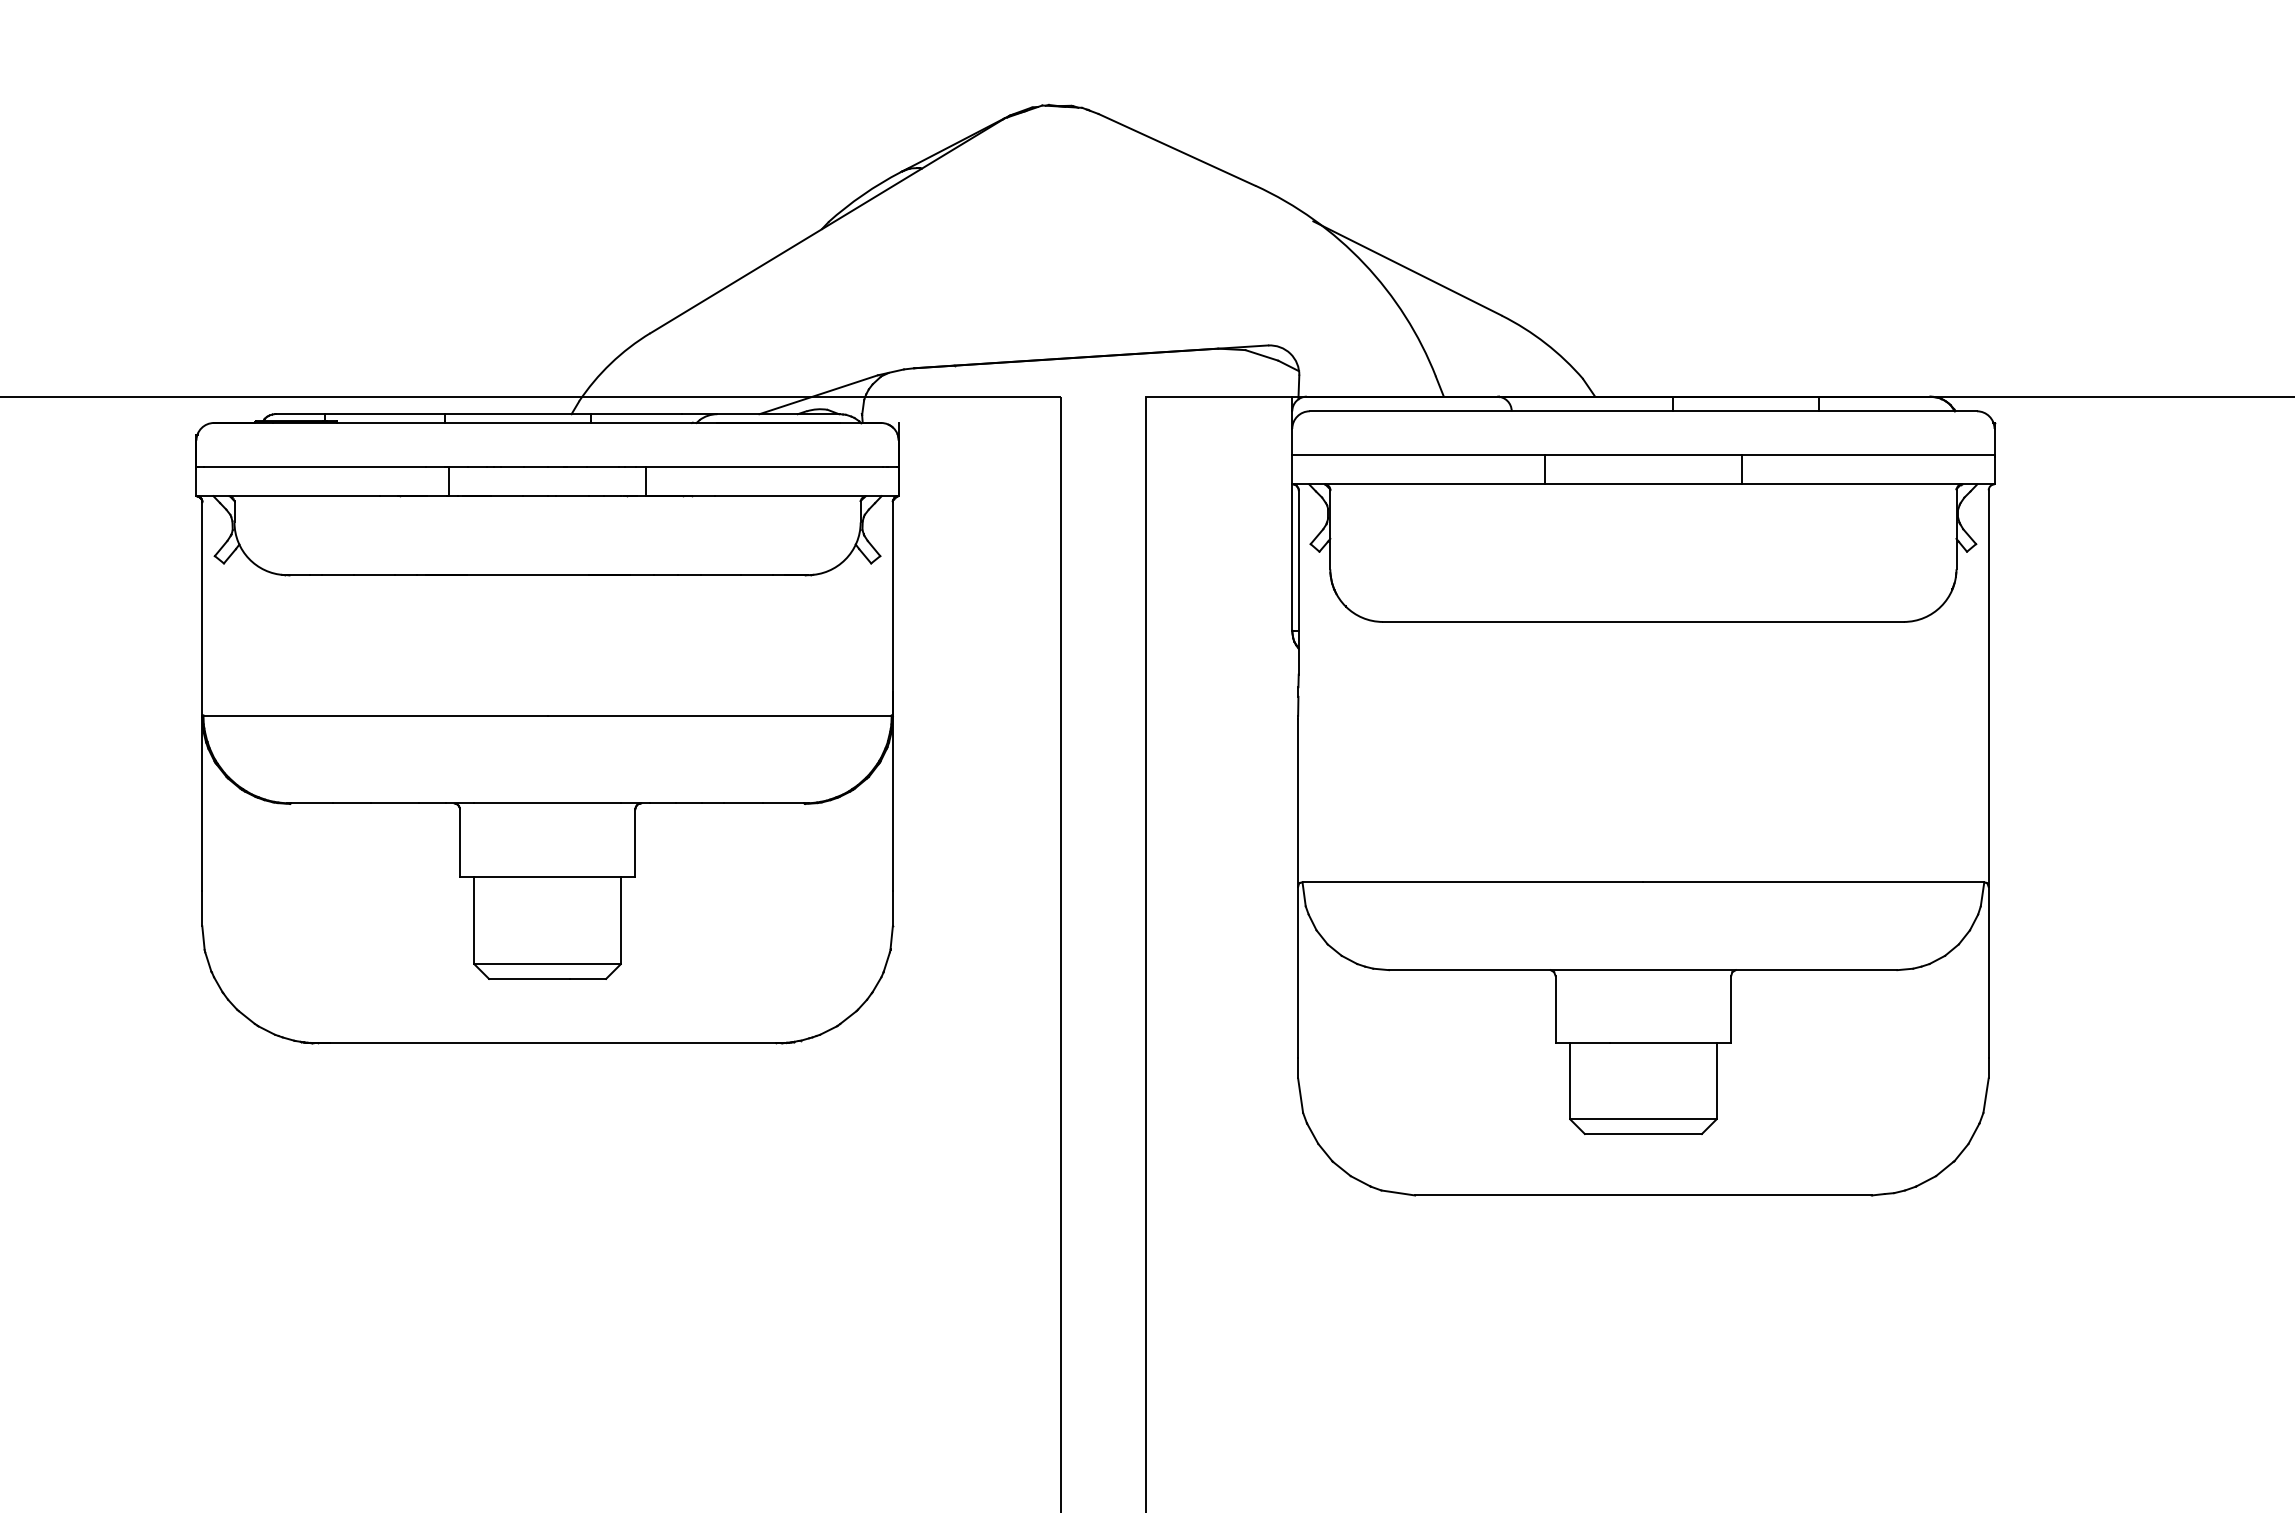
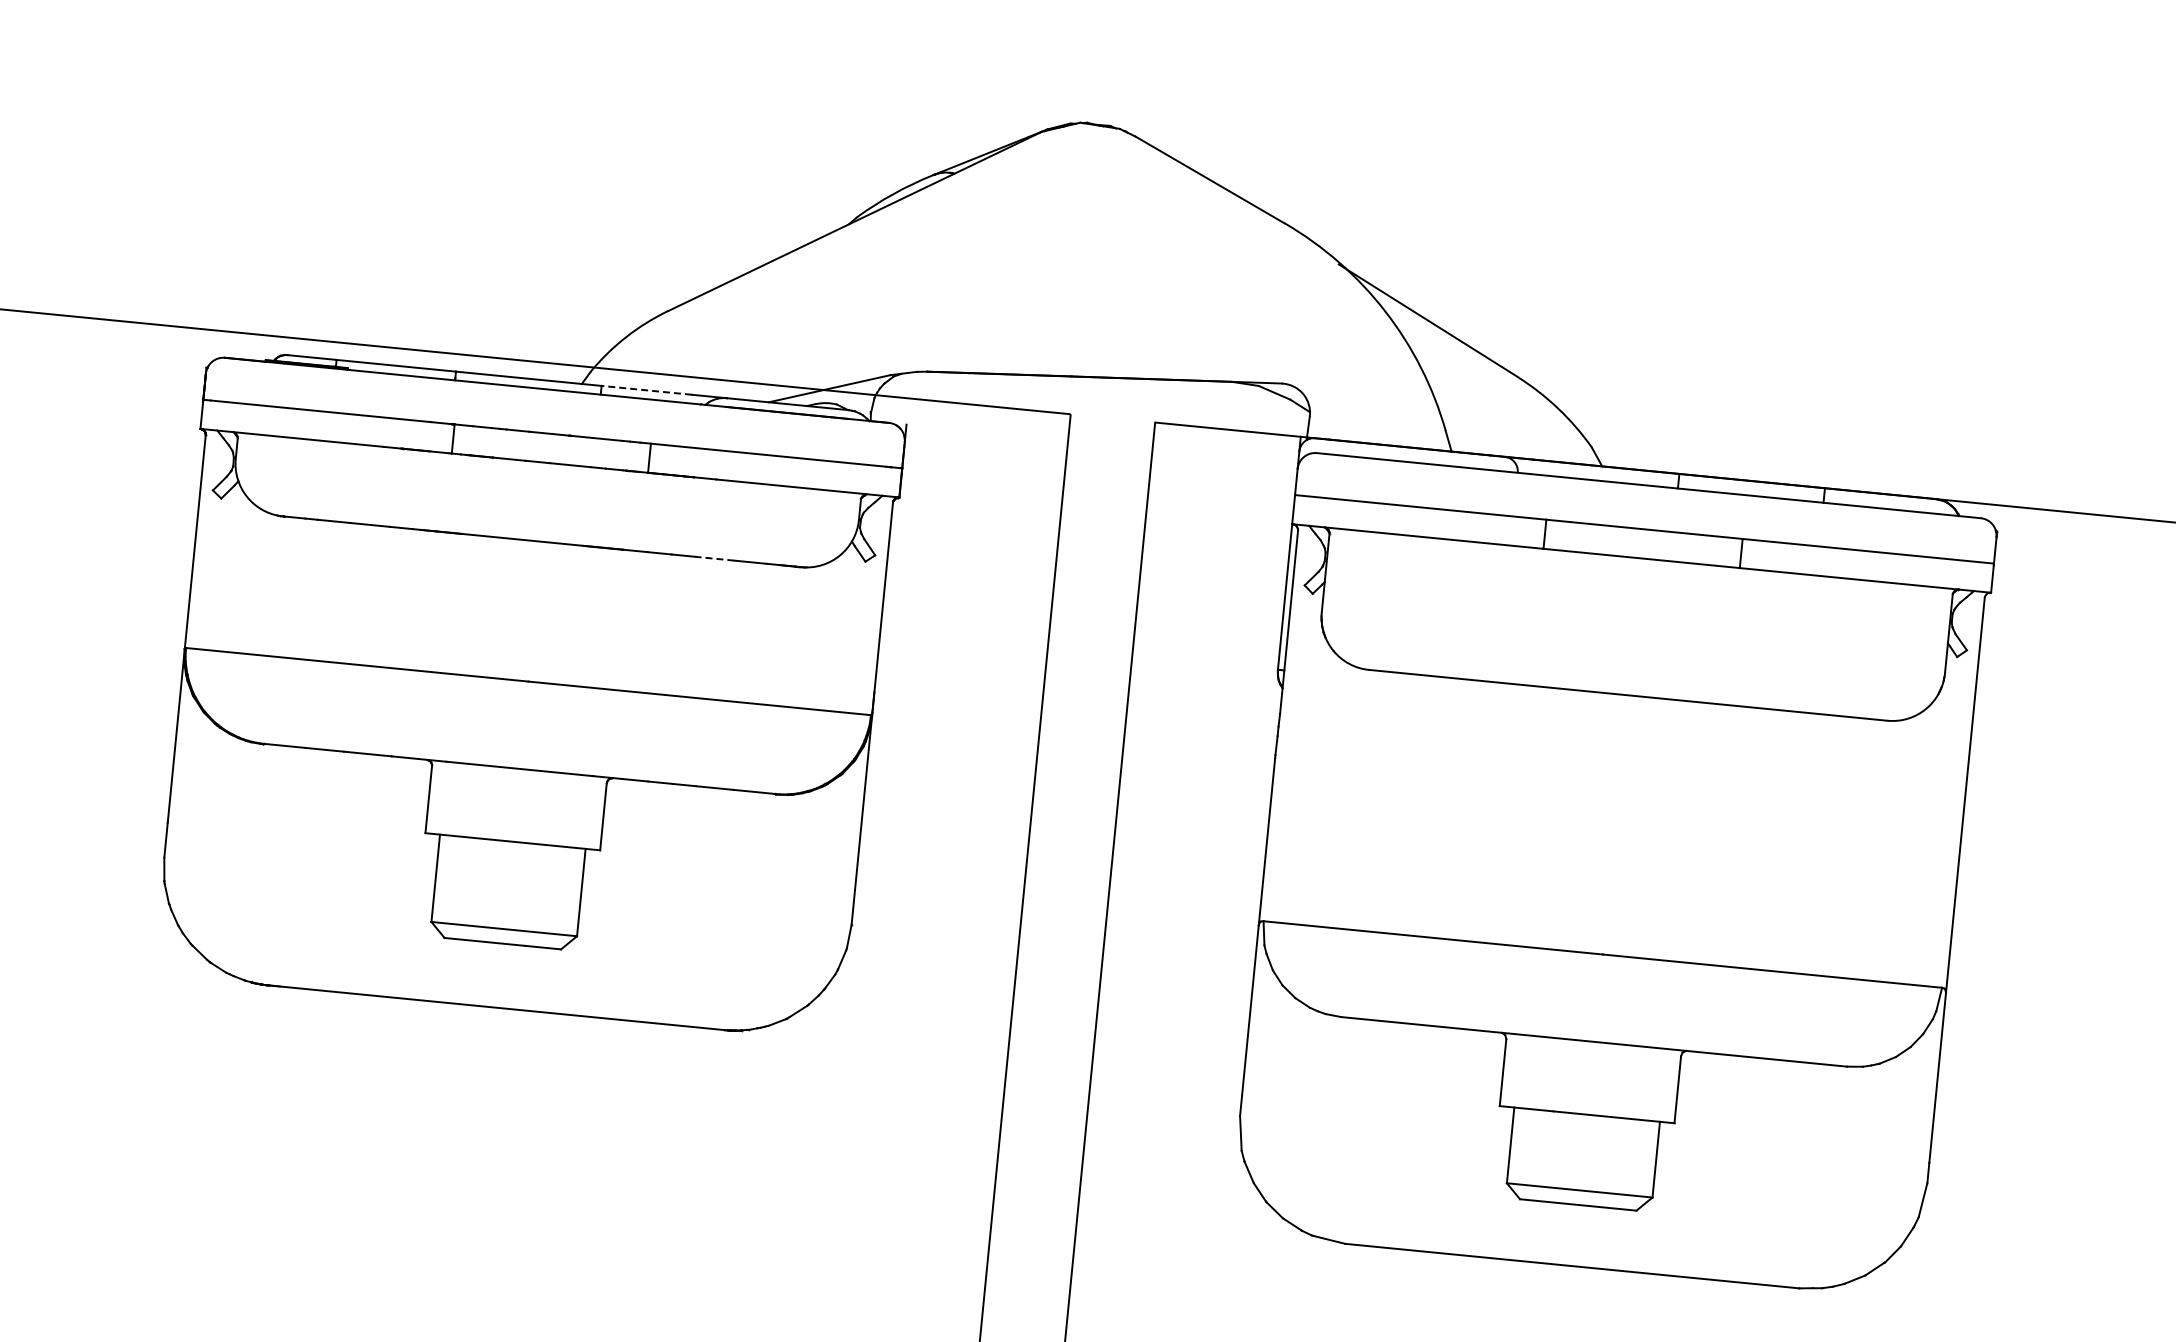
line: (636, 414) -> (646, 390), solid -> dashed
line: (721, 575) -> (715, 559), solid -> dashed

